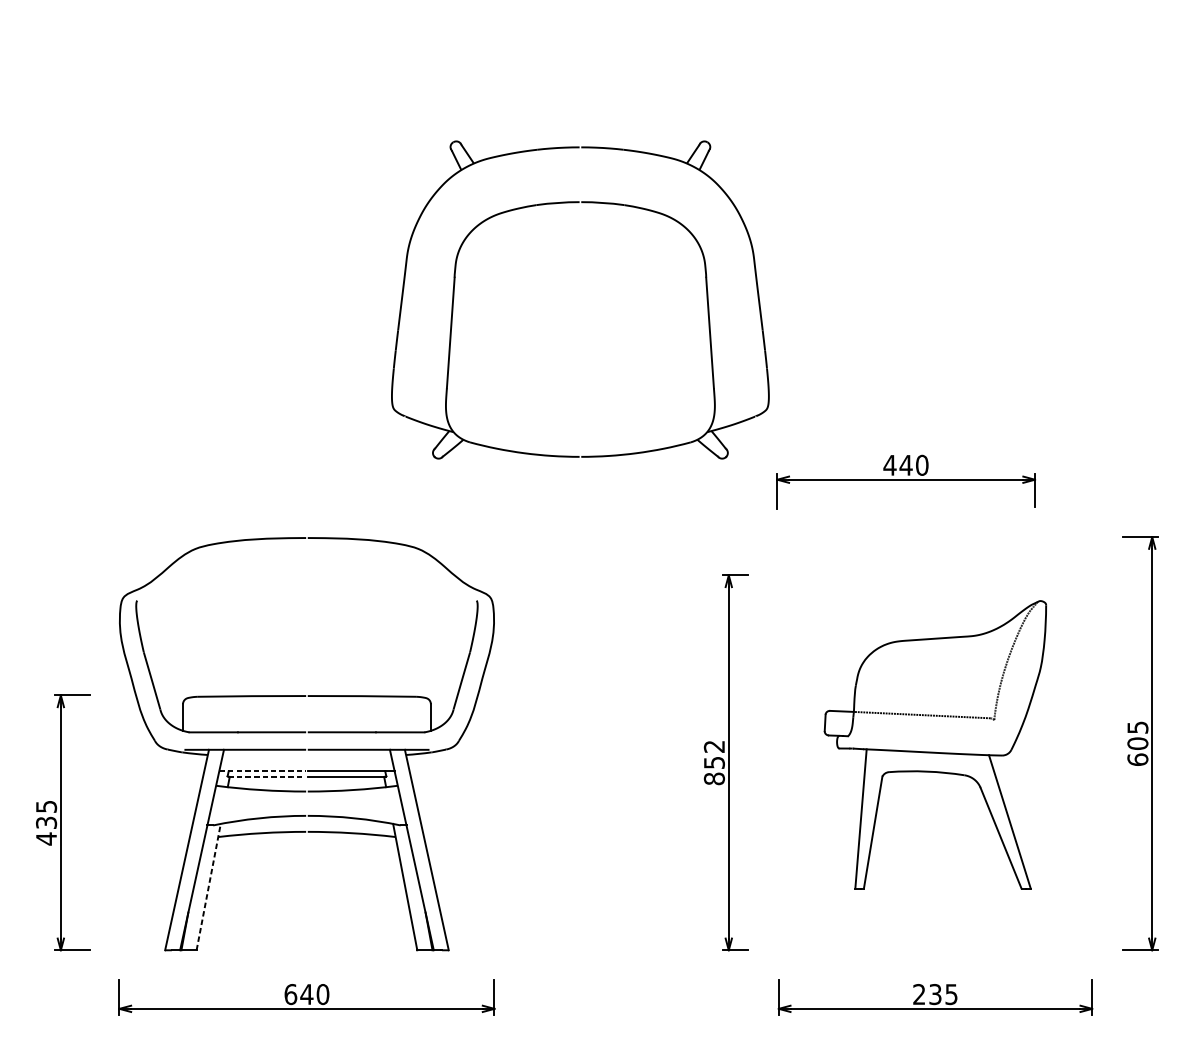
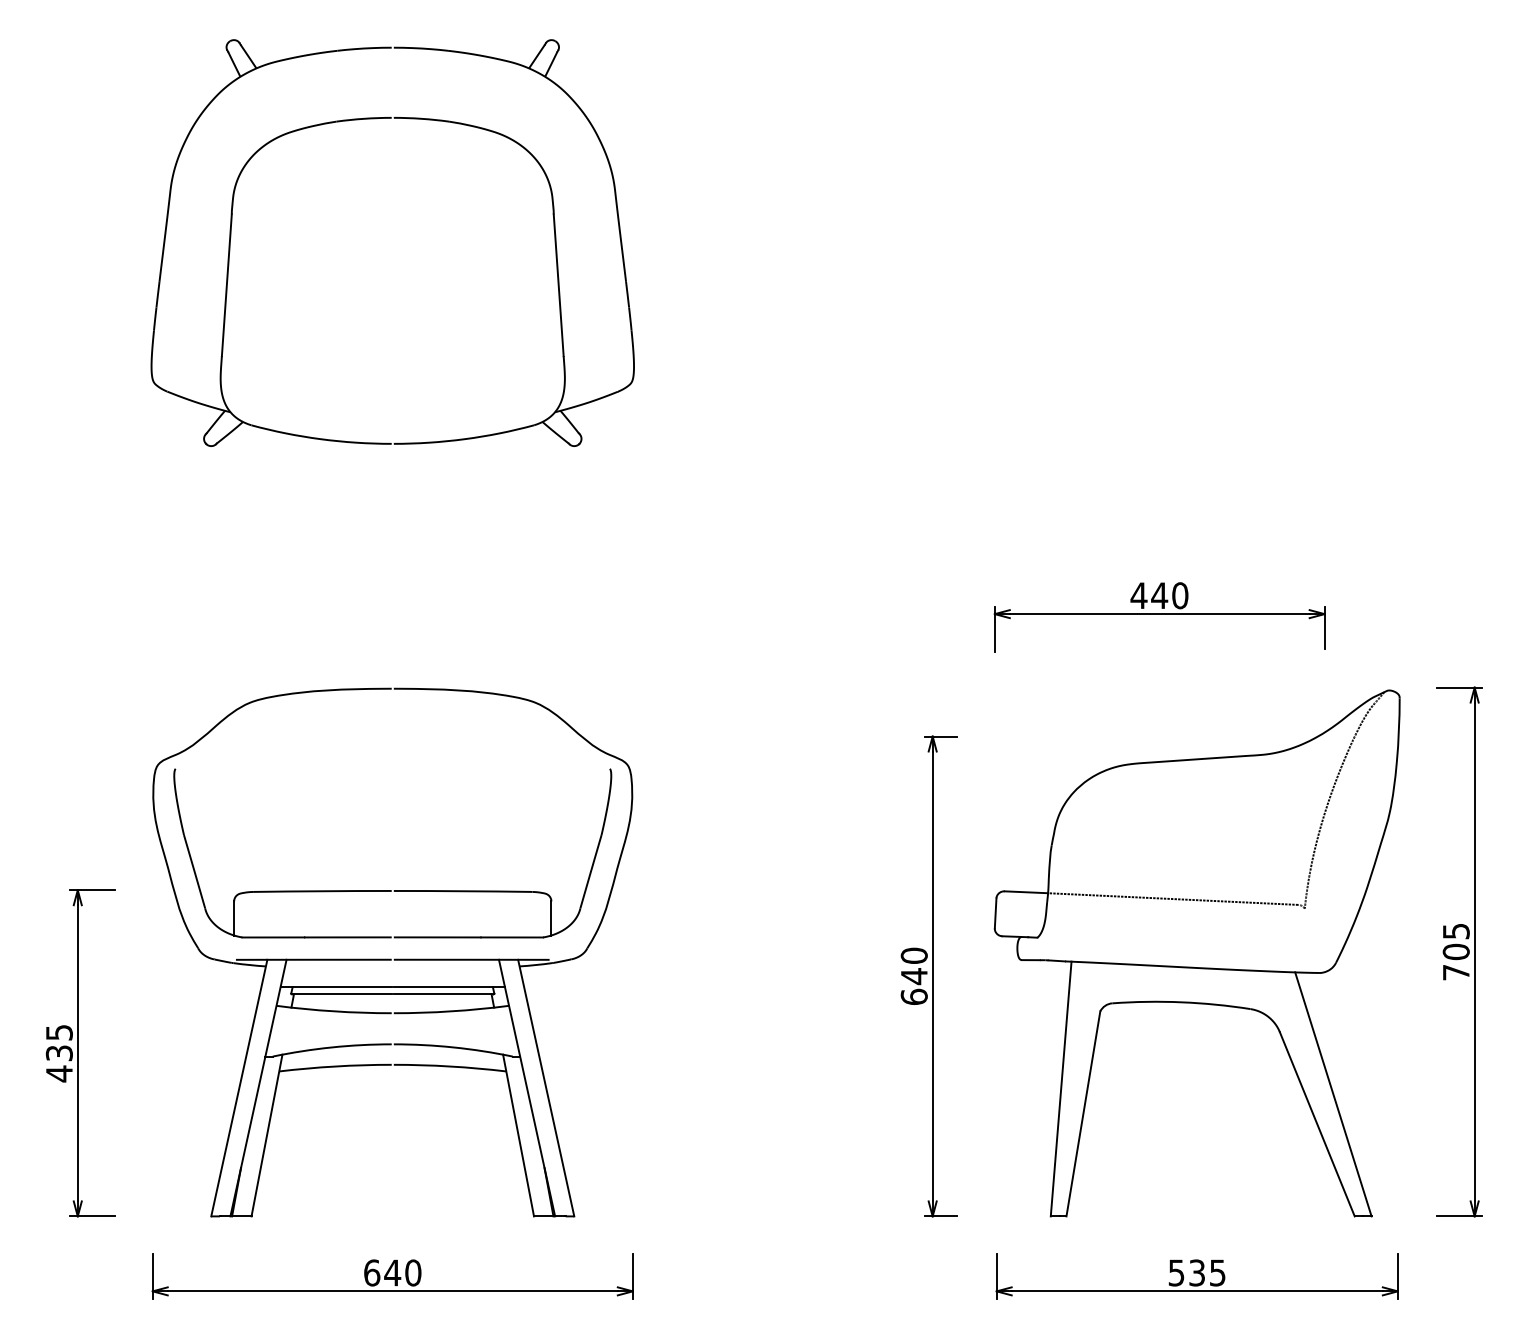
part: (579, 202) -> (391, 118), moved
part: (934, 744) -> (1196, 953), size x1.43
text: (1137, 759) -> (1455, 972), 605 -> 705
text: (713, 762) -> (913, 976), 852 -> 640
line: (262, 771) -> (336, 987), dashed -> solid
line: (266, 776) -> (341, 994), dashed -> solid
line: (209, 887) -> (267, 1135), dashed -> solid
text: (919, 994) -> (1176, 1272), 235 -> 535

